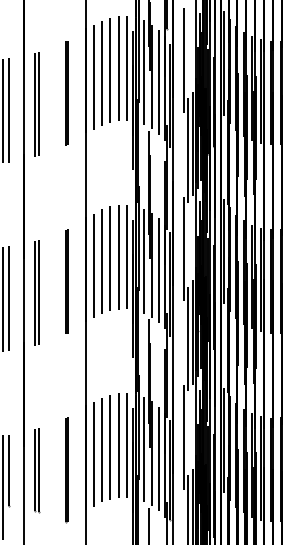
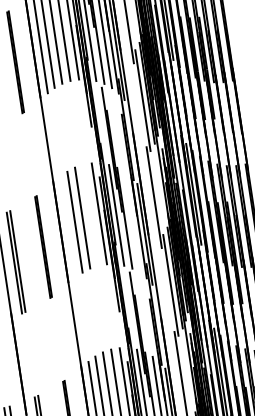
line: (118, 256) -> (90, 214), removed
line: (94, 265) -> (68, 227), removed
line: (158, 270) -> (131, 222), removed

